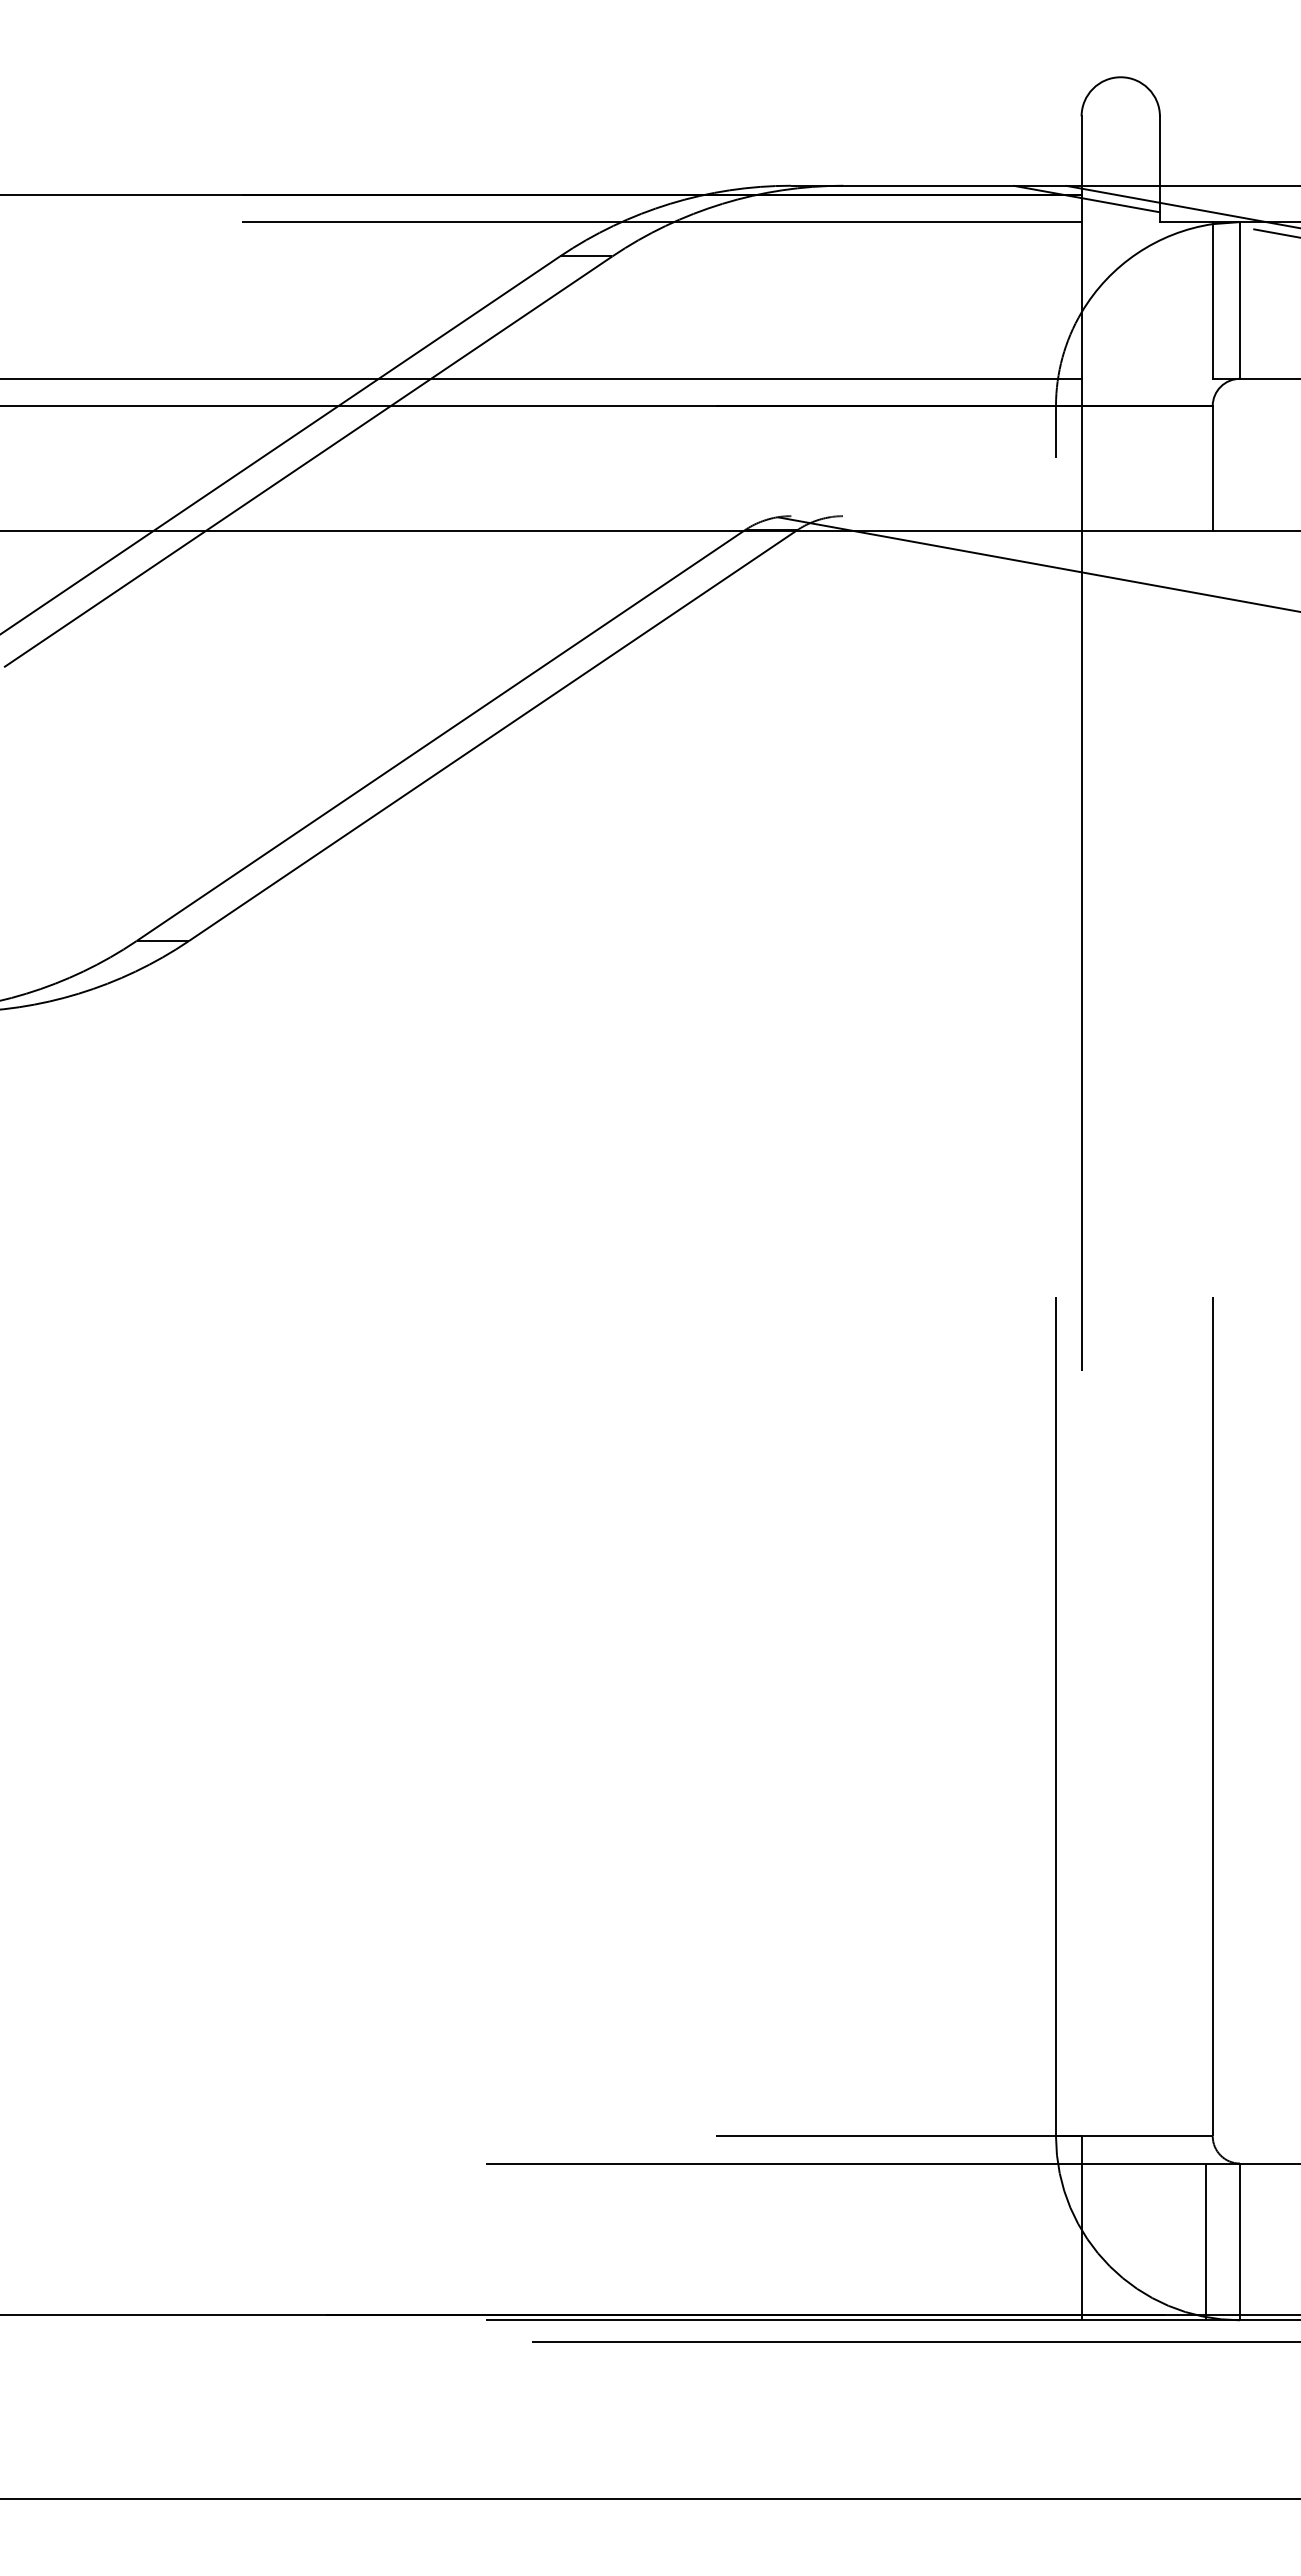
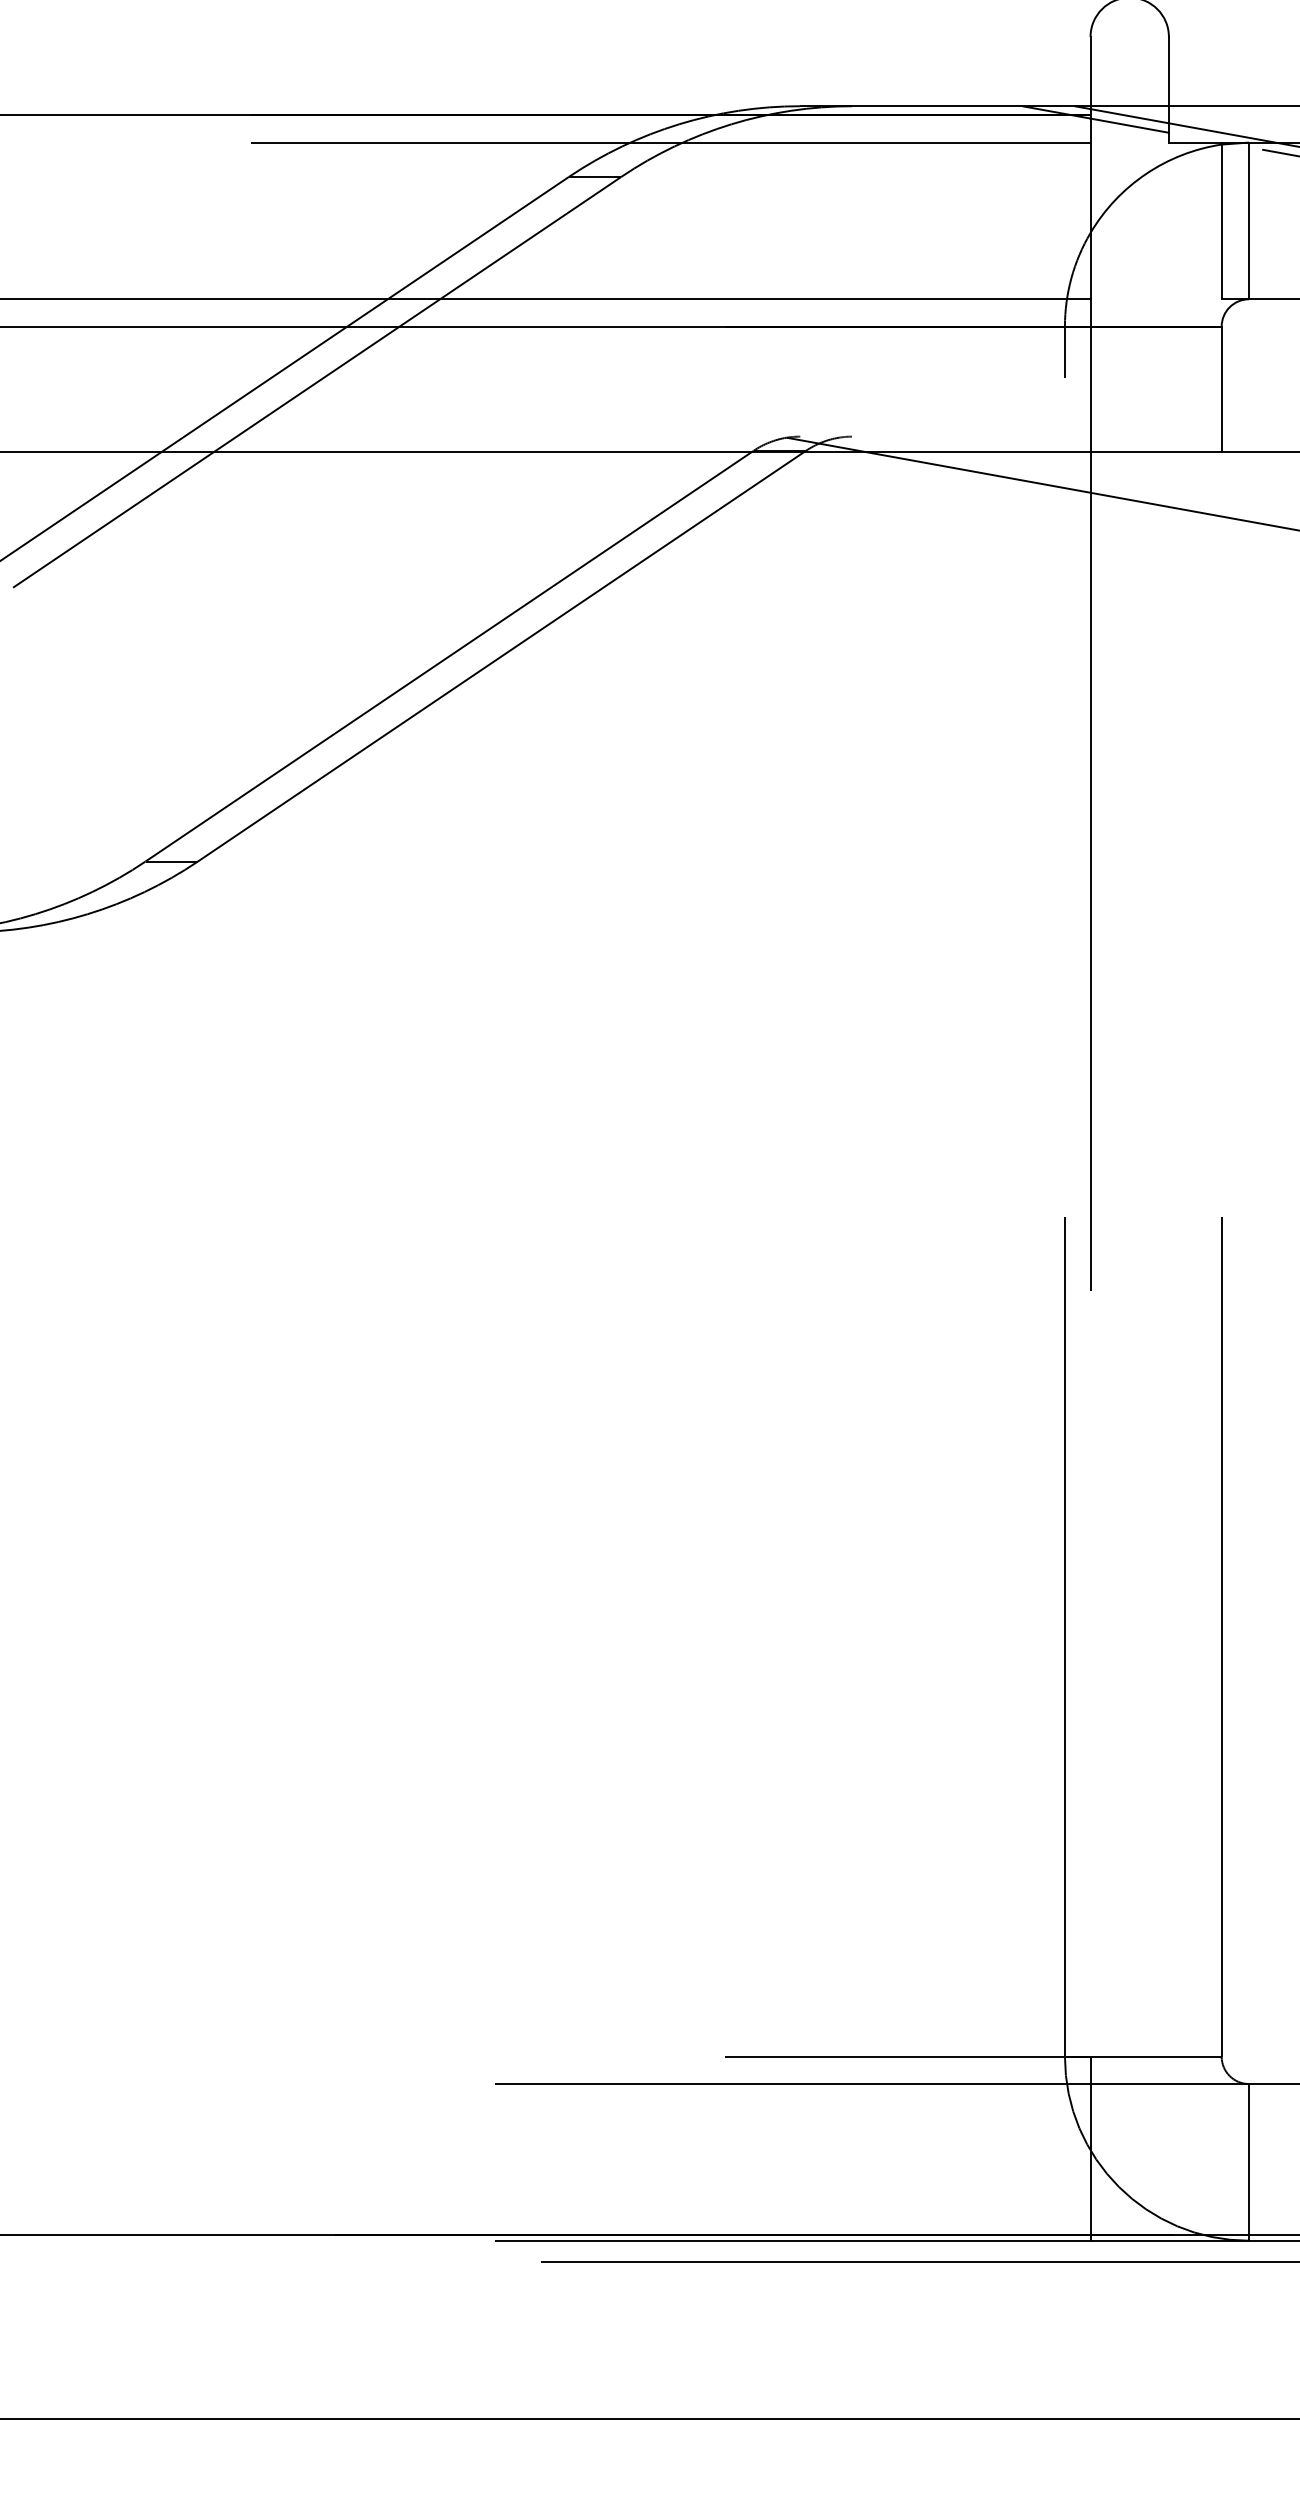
line: (1206, 2241) -> (1215, 2161), removed

